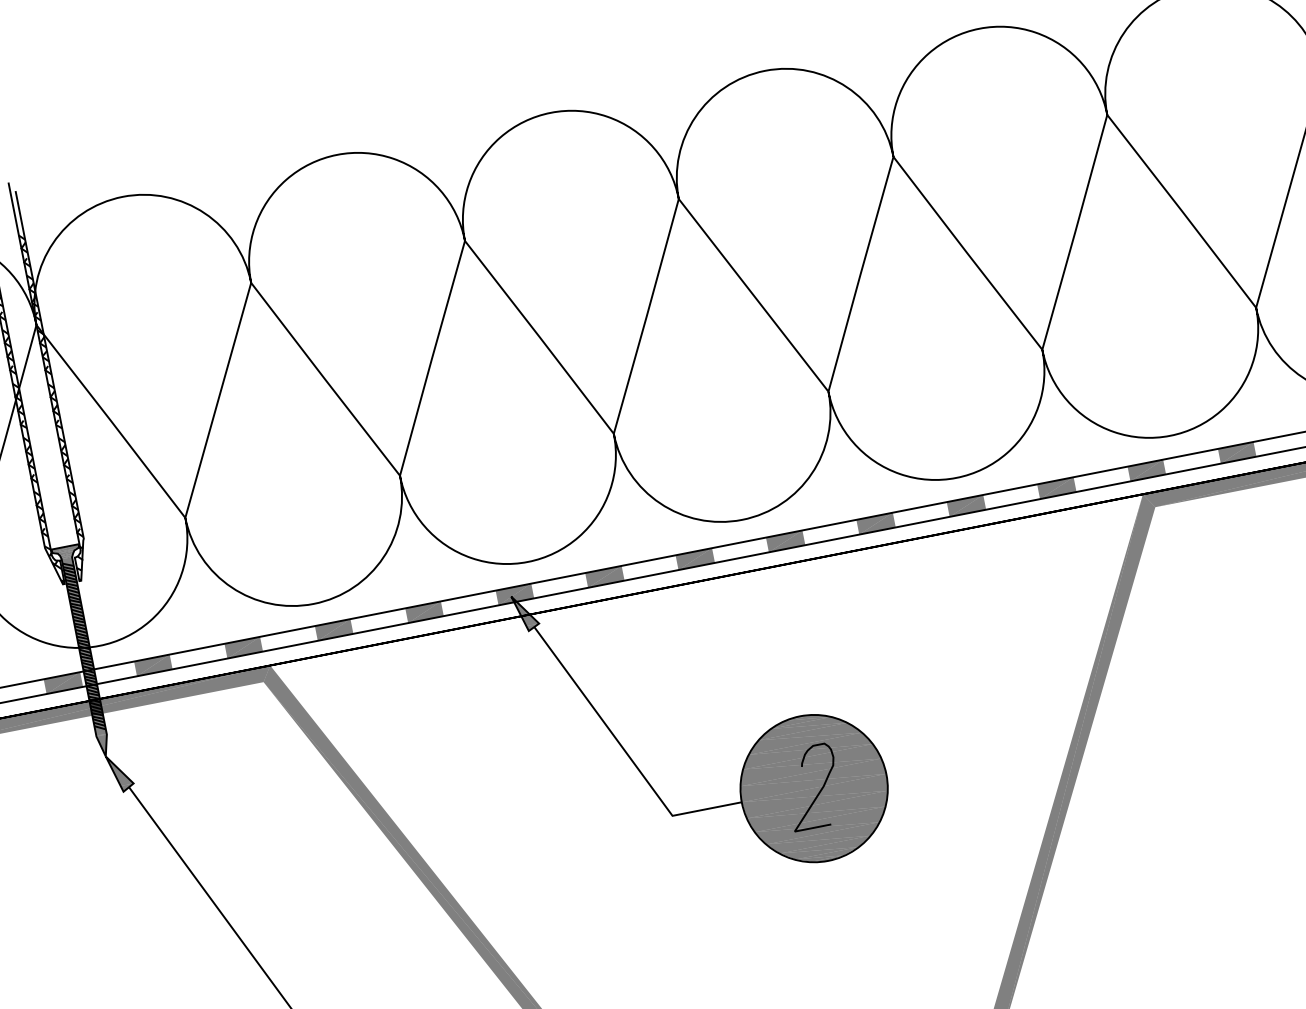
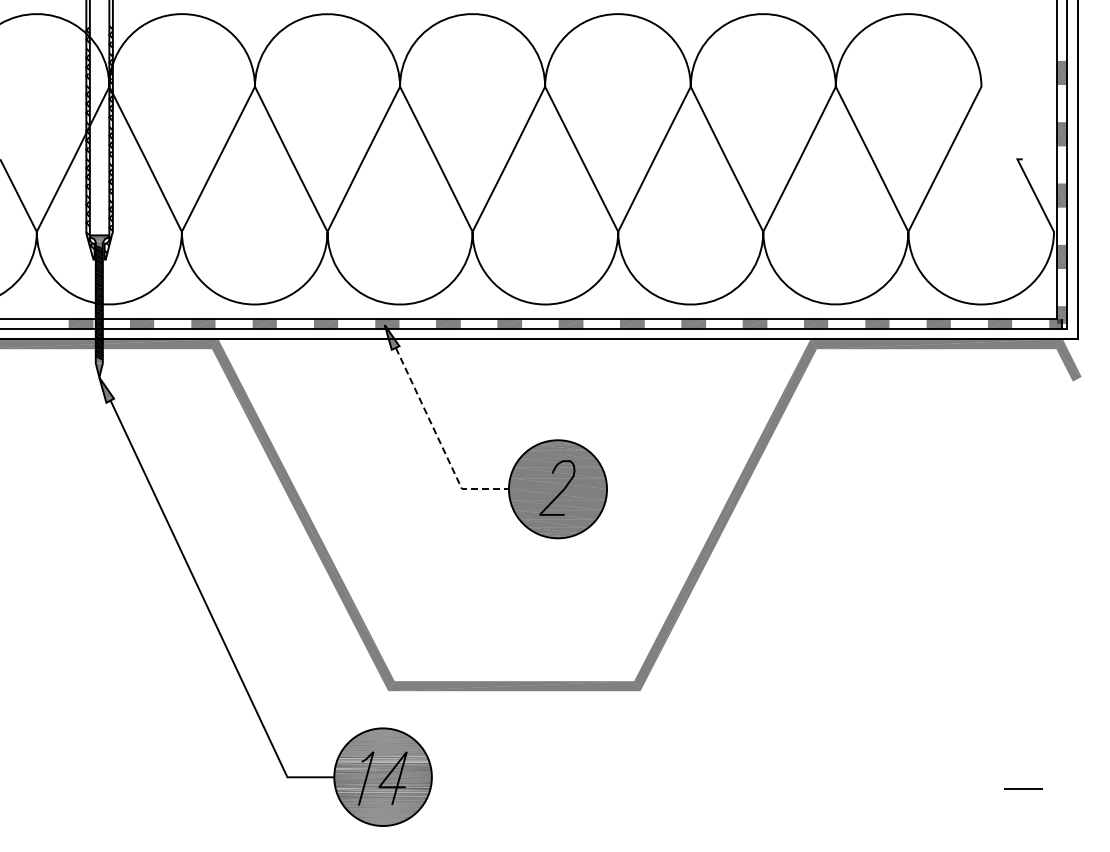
line: (625, 752) -> (439, 441), solid -> dashed

